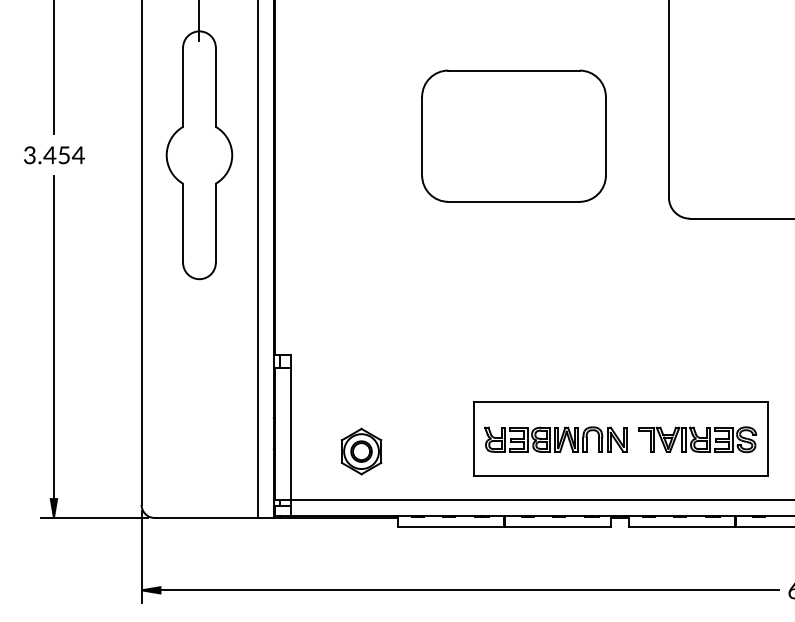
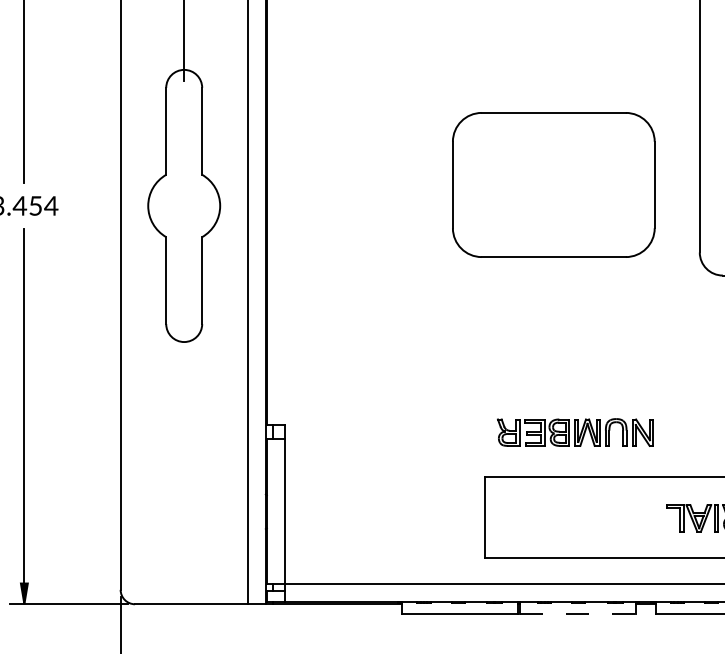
part: (513, 135) -> (553, 184), moved
part: (555, 439) -> (575, 432), moved
part: (361, 451) -> (362, 531), removed
line: (557, 527) -> (577, 614), solid -> dashed

